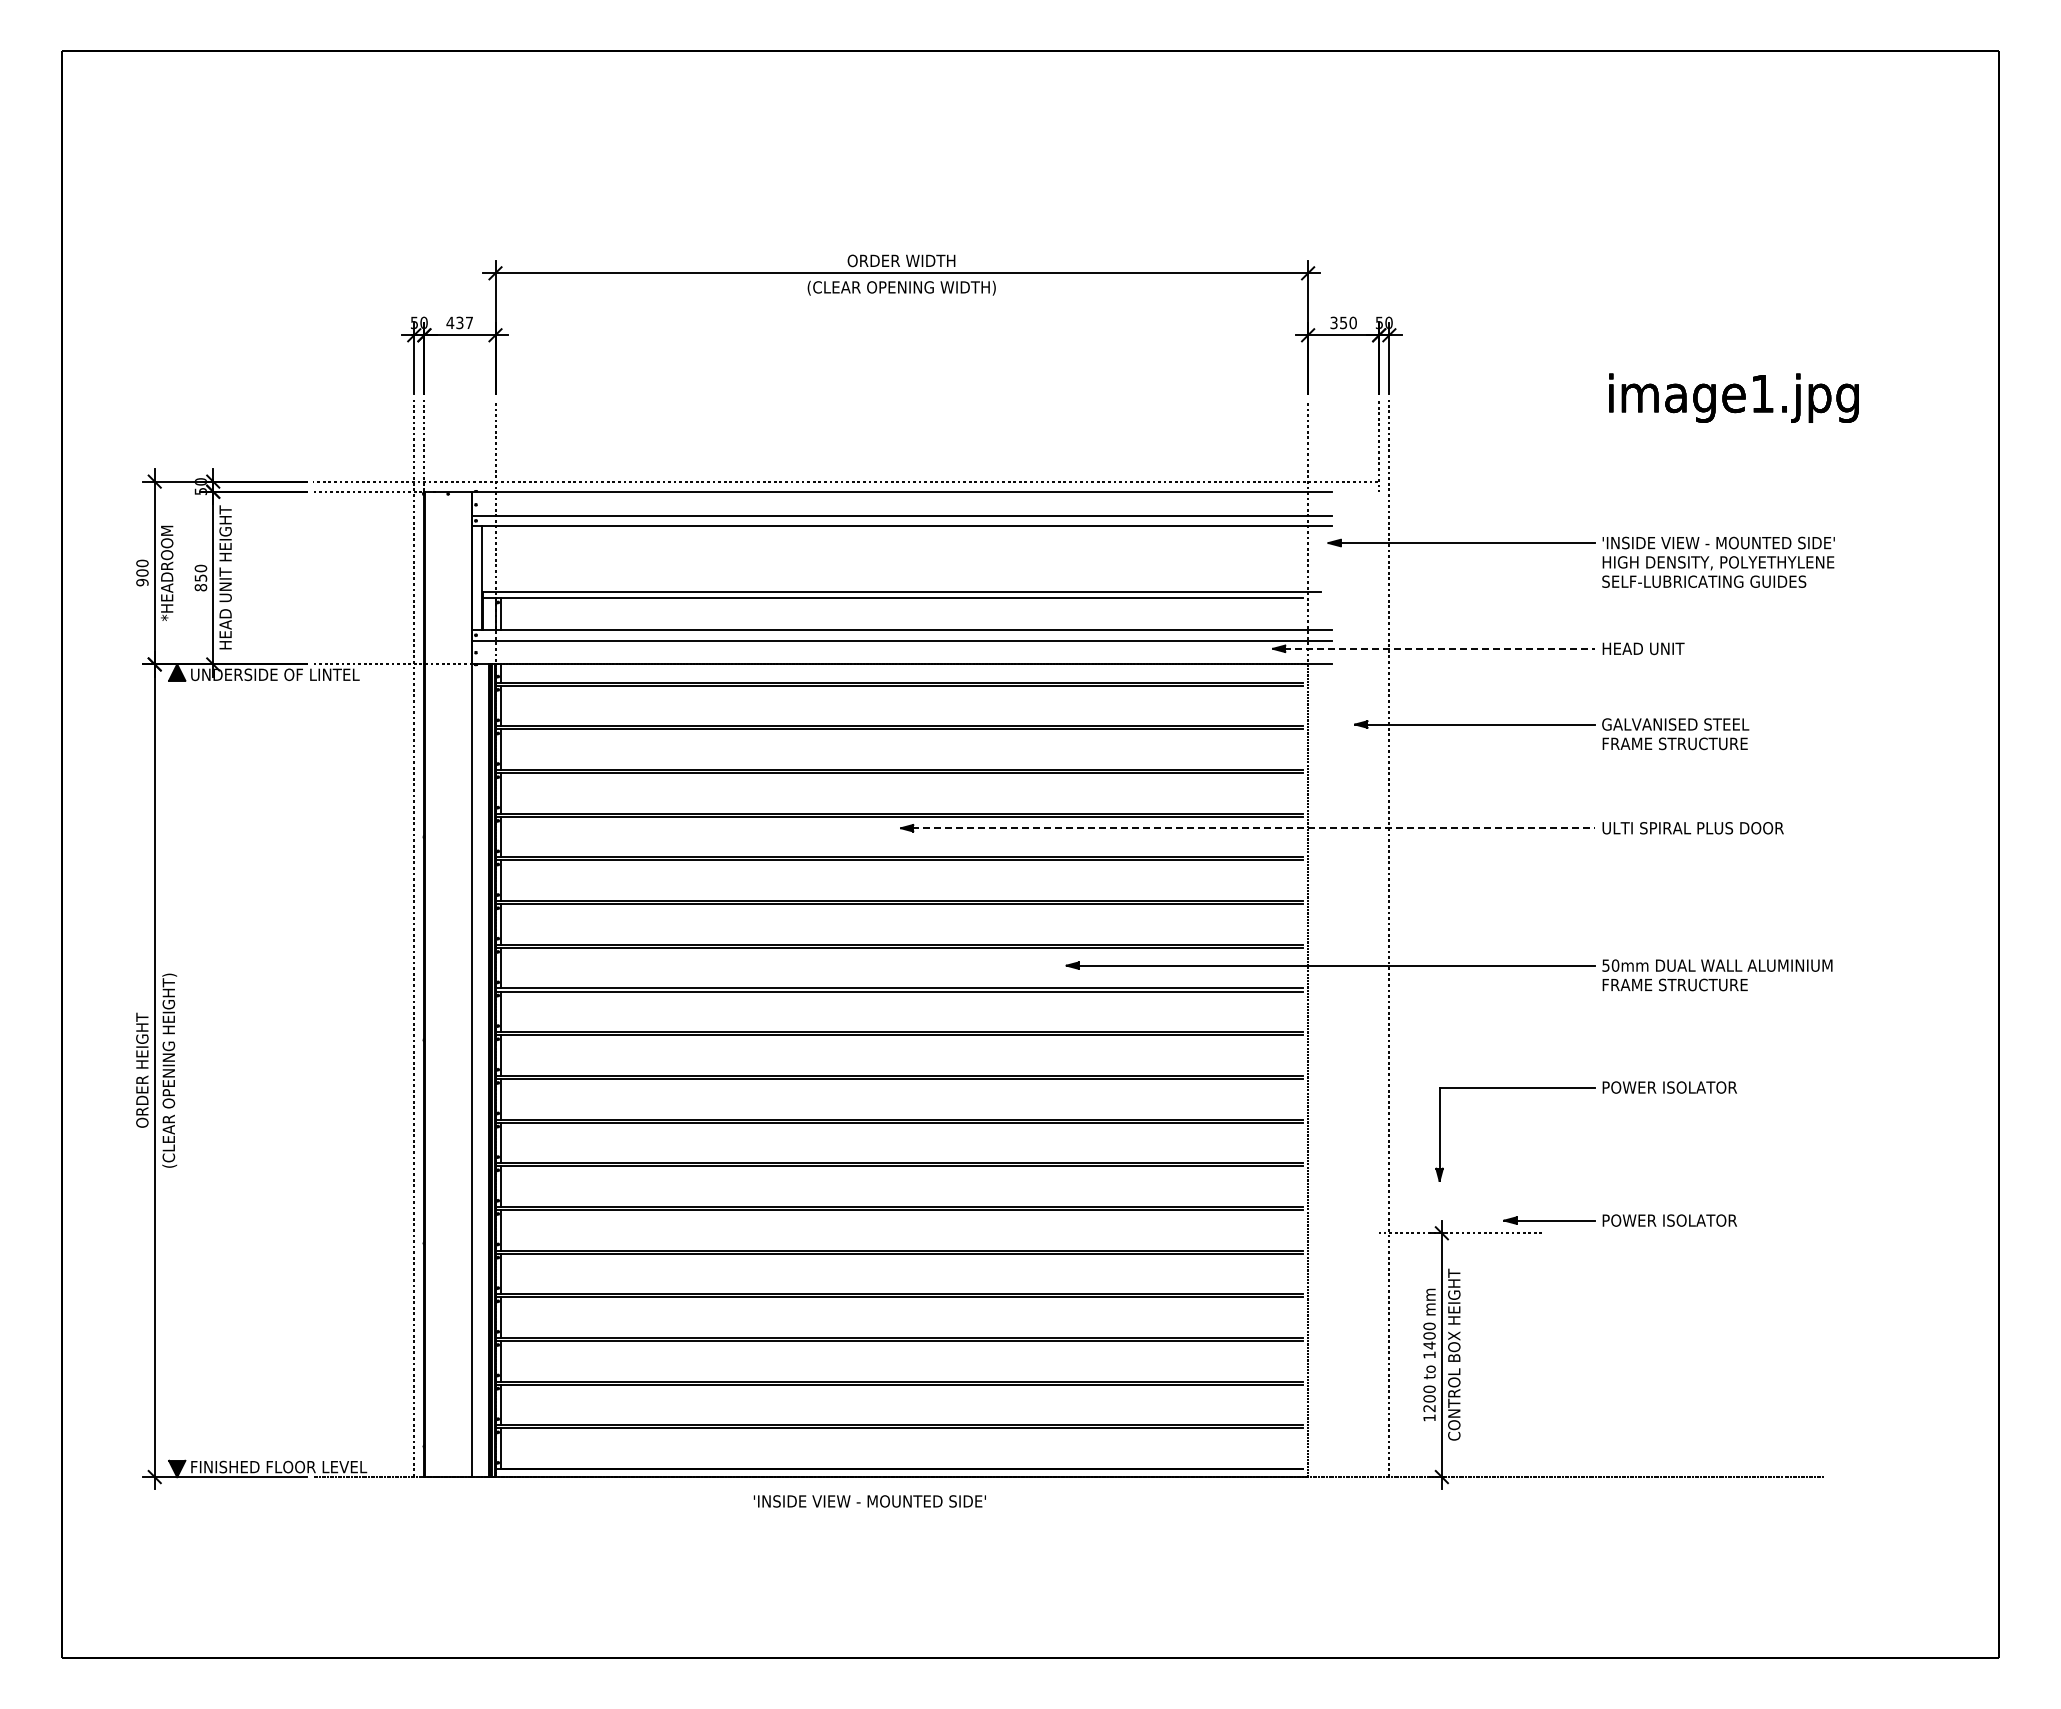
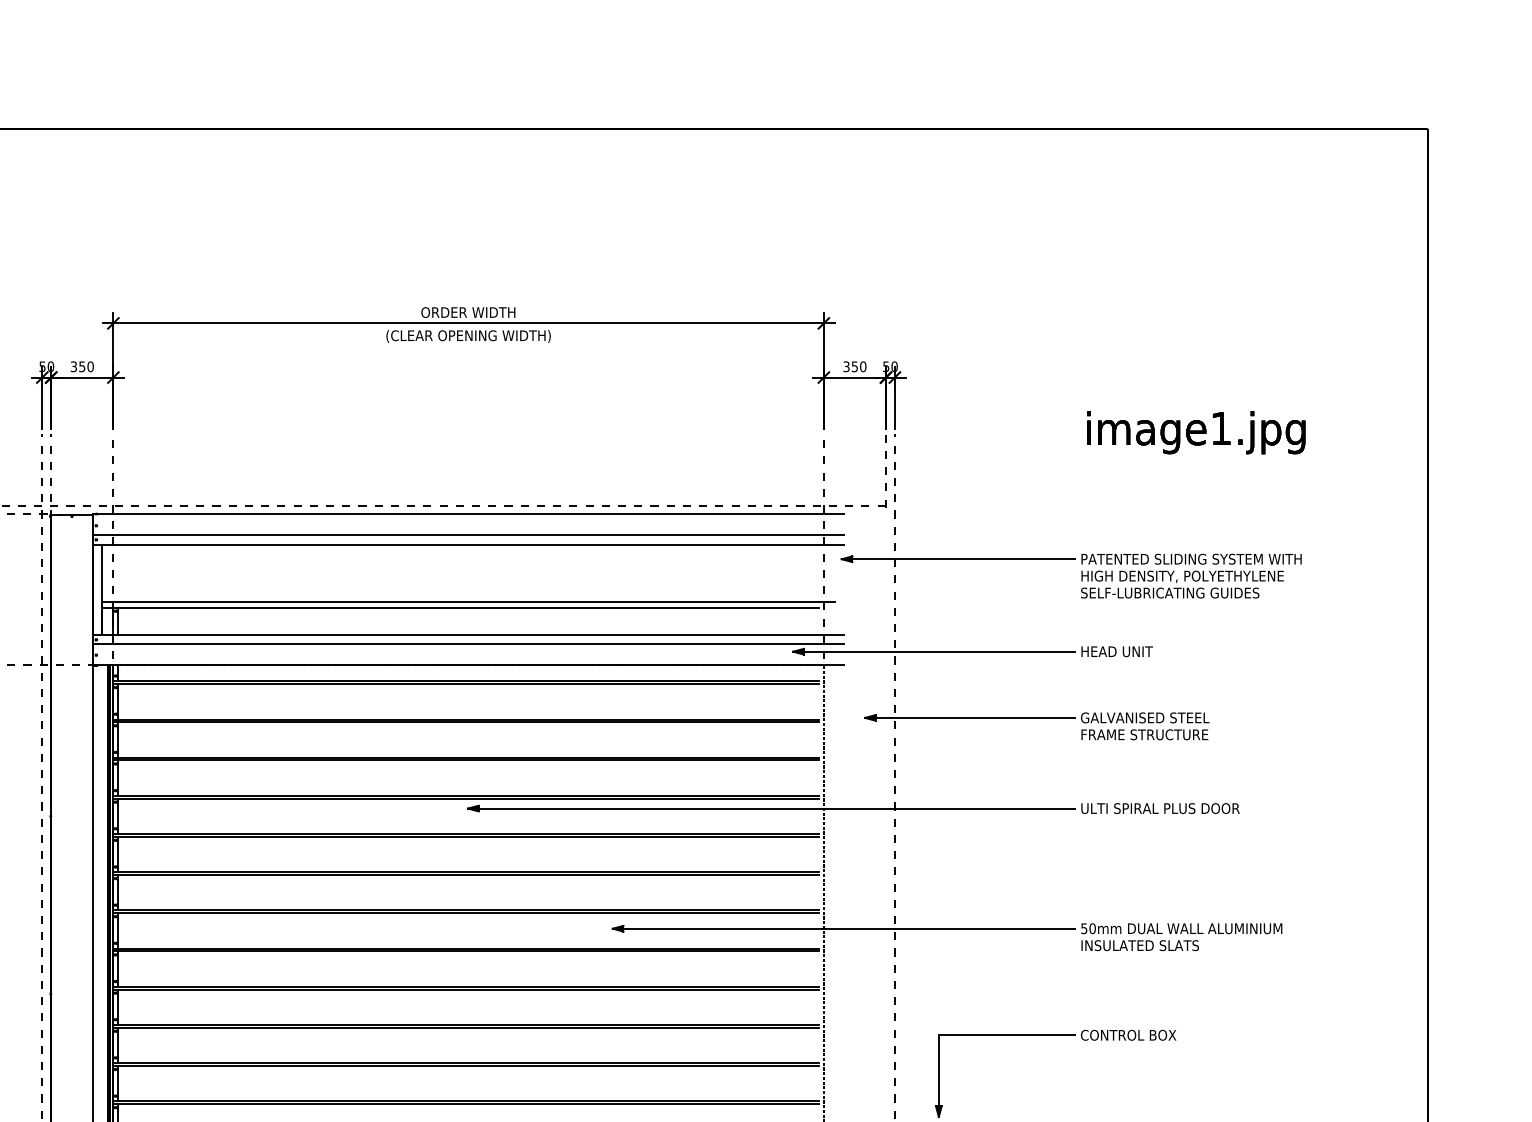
text: (459, 322) -> (81, 366), 437 -> 350
text: (1728, 542) -> (1191, 558), 'INSIDE VIEW - MOUNTED SIDE' -> PATENTED SLIDING SYSTEM WITH
line: (1434, 648) -> (934, 651), dashed -> solid
line: (1248, 828) -> (771, 808), dashed -> solid
text: (1675, 984) -> (1145, 945), FRAME STRUCTURE -> INSULATED SLATS
text: (1669, 1087) -> (1139, 1035), POWER ISOLATOR -> CONTROL BOX

